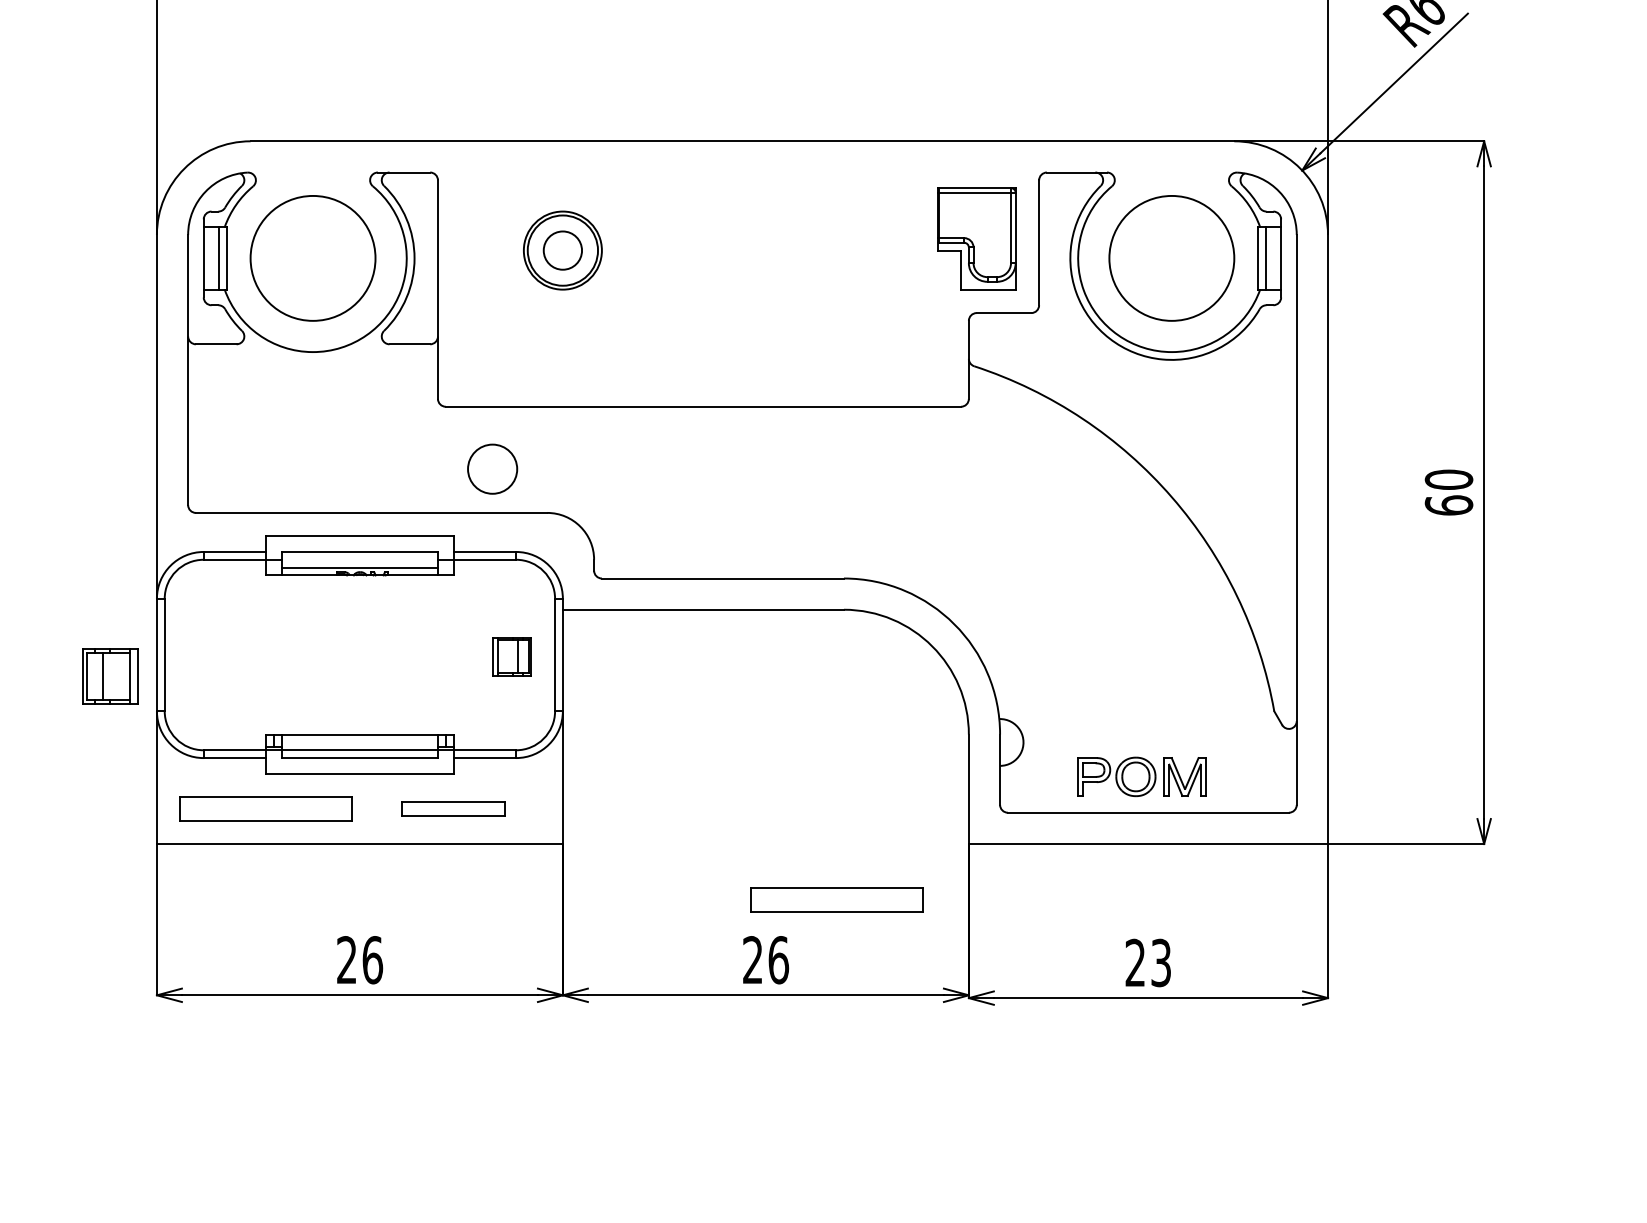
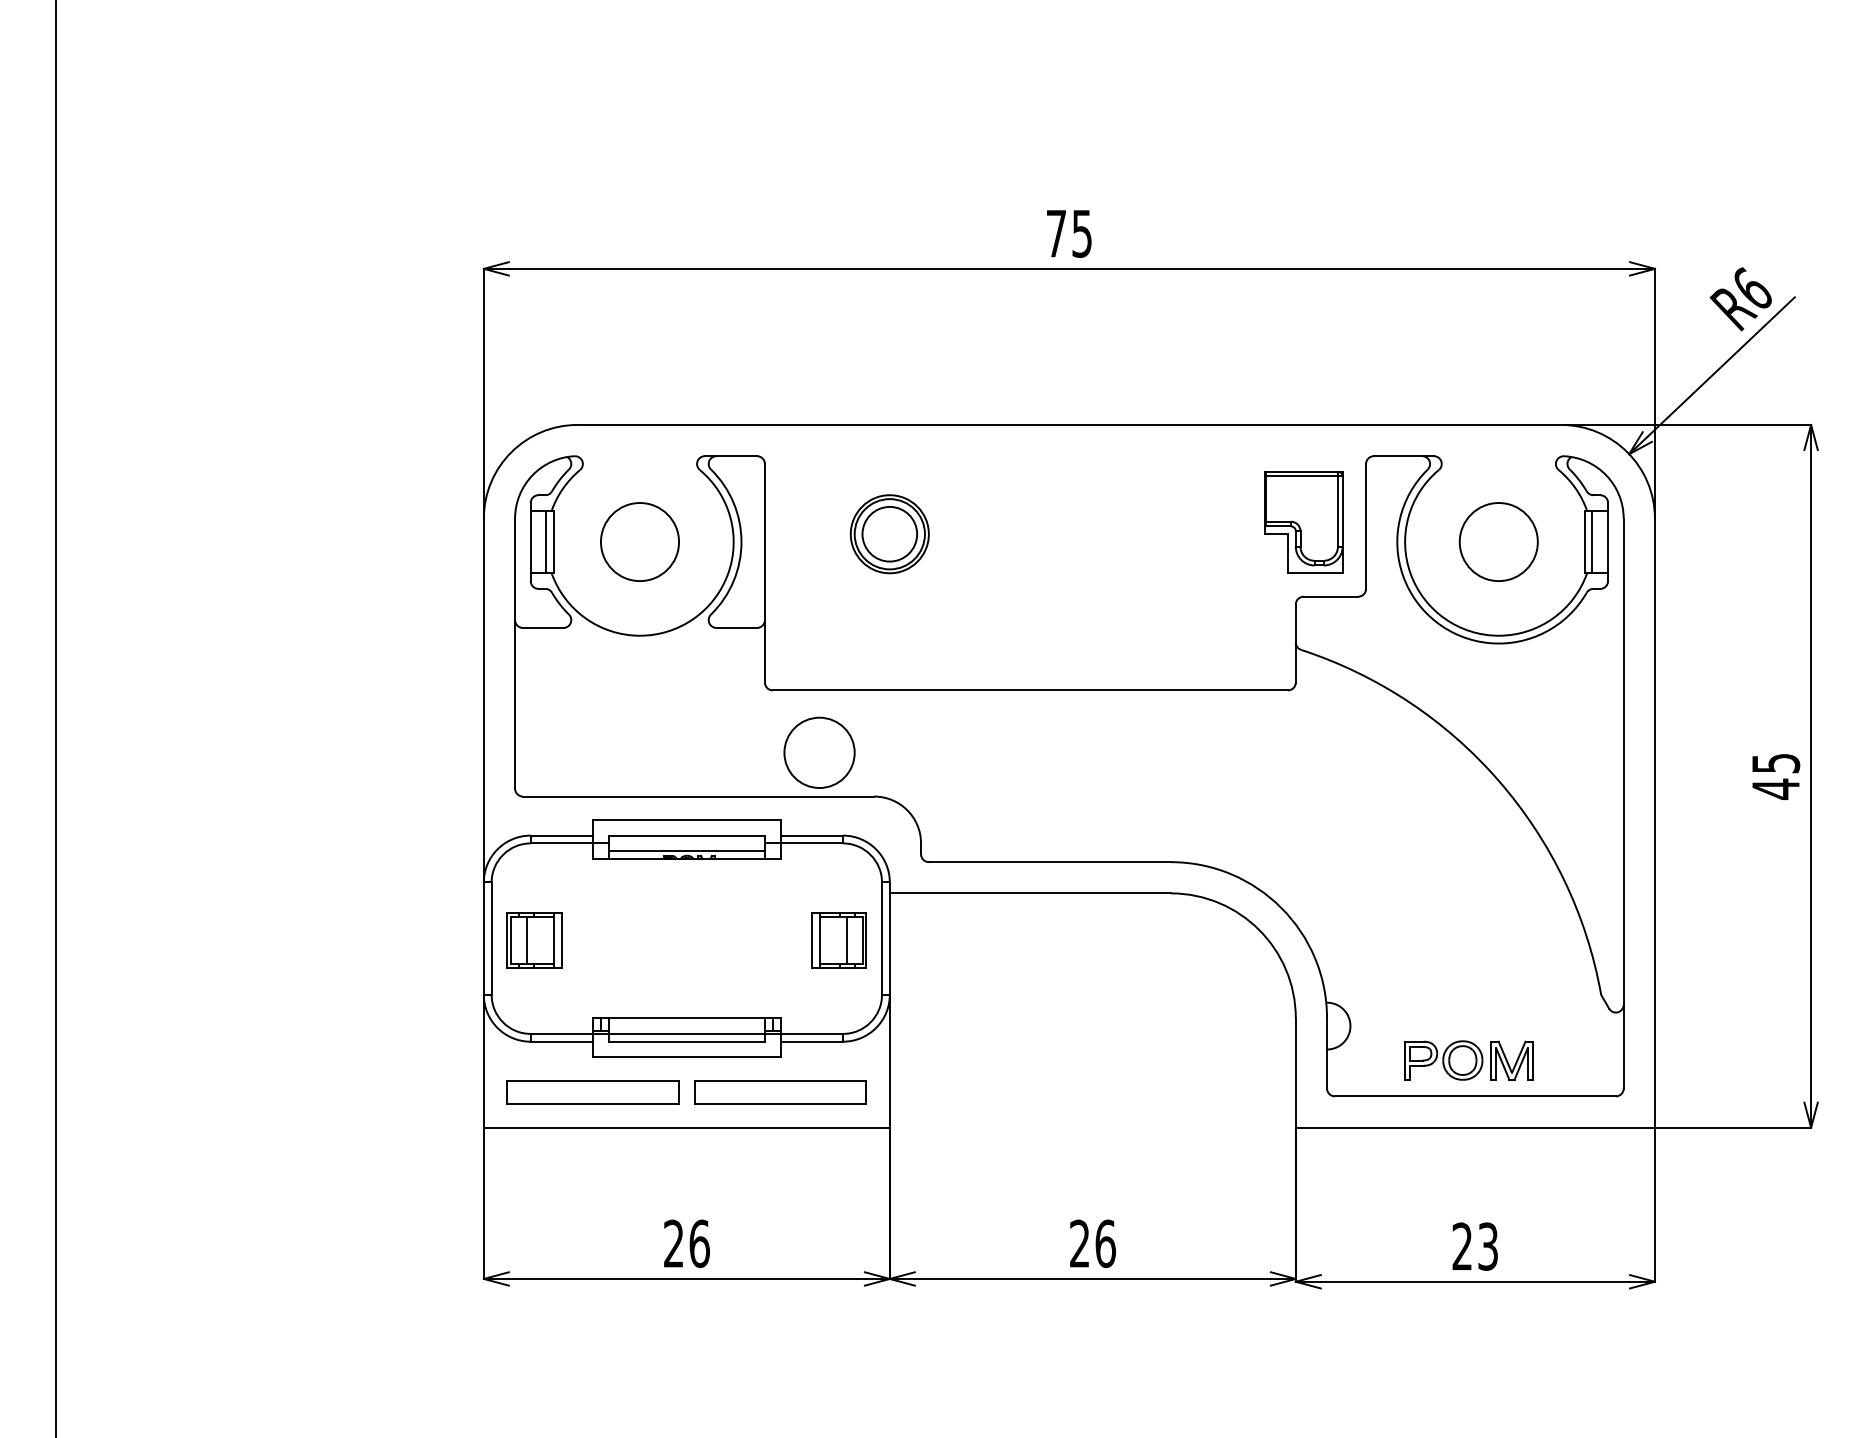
circle: (562, 249) -> (889, 533), size x1.43
circle: (312, 258) -> (639, 542), size x0.62
circle: (1171, 258) -> (1498, 542), size x0.62
circle: (492, 468) -> (819, 752), size x1.43
text: (1448, 492) -> (1775, 776), 60 -> 45
part: (511, 656) -> (838, 940), size x1.43
part: (110, 676) -> (534, 940), moved
part: (453, 808) -> (780, 1092), size x1.67
part: (836, 899) -> (1163, 1183), removed

